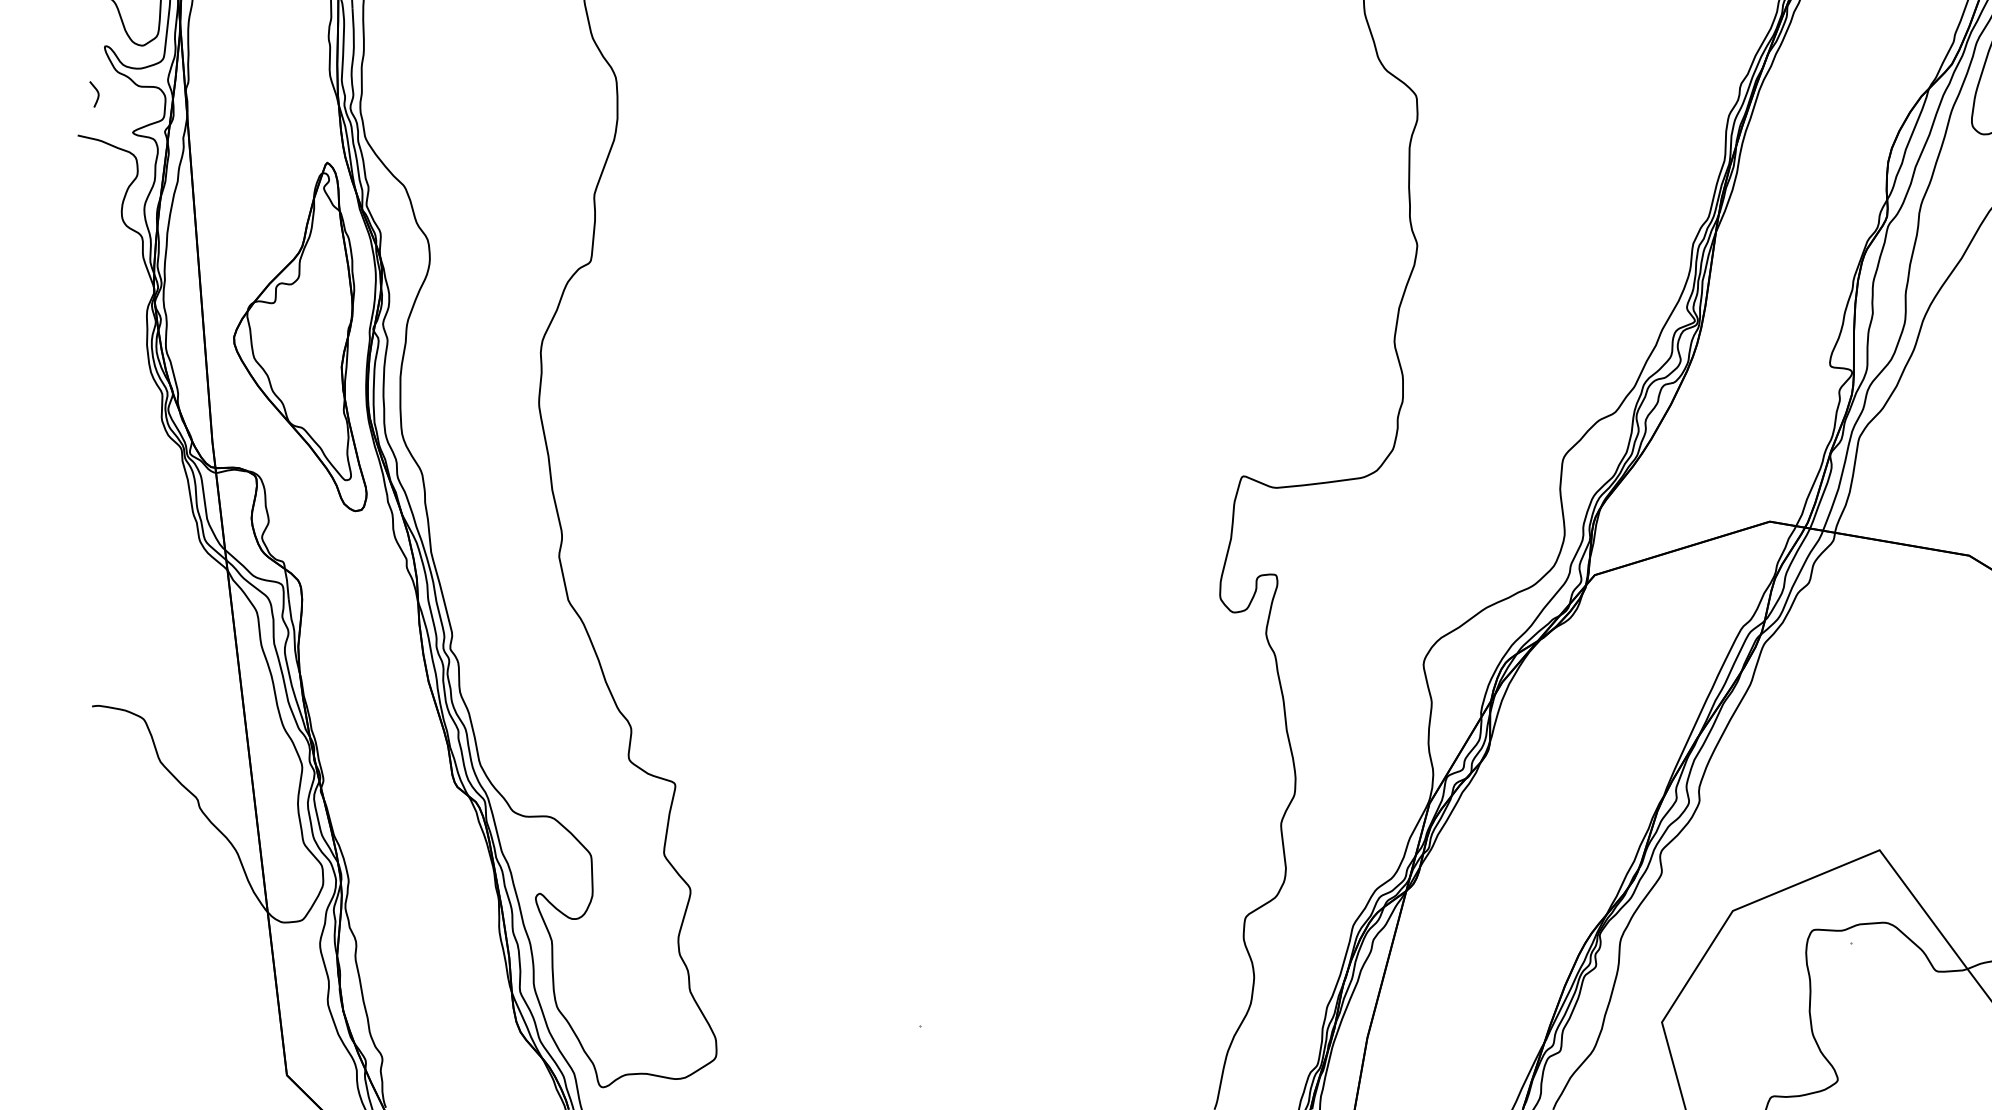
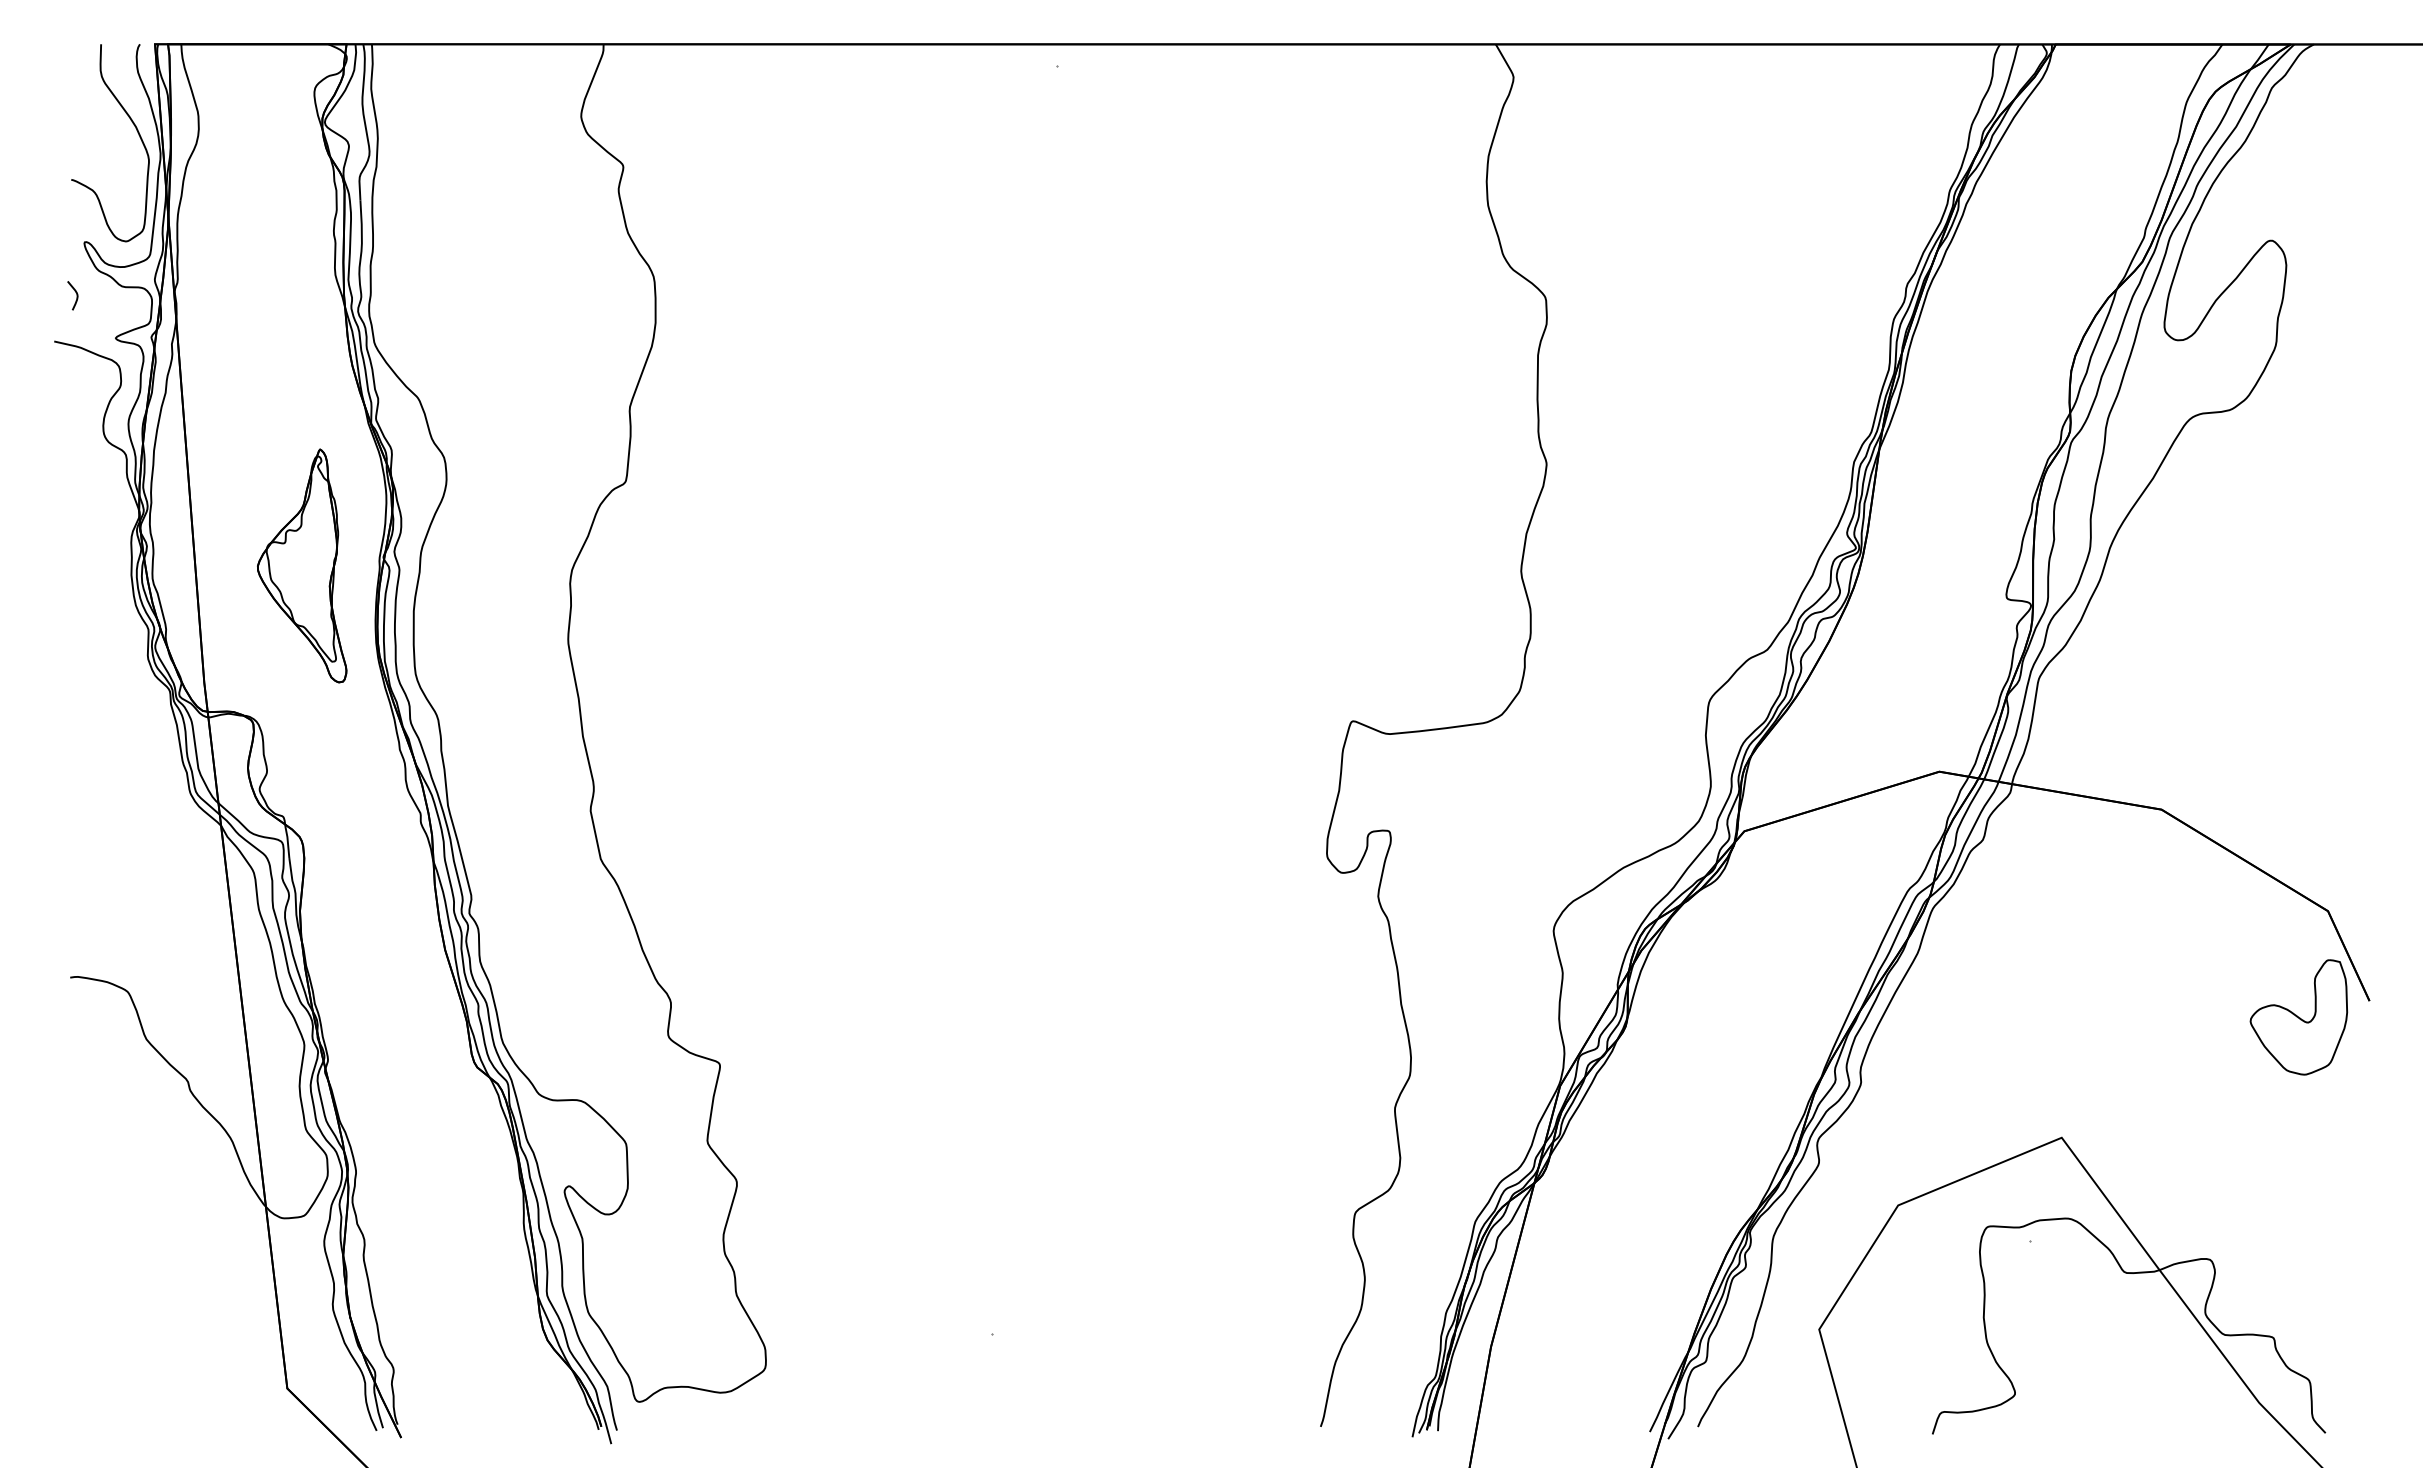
part: (299, 336) -> (301, 565), size x0.6

